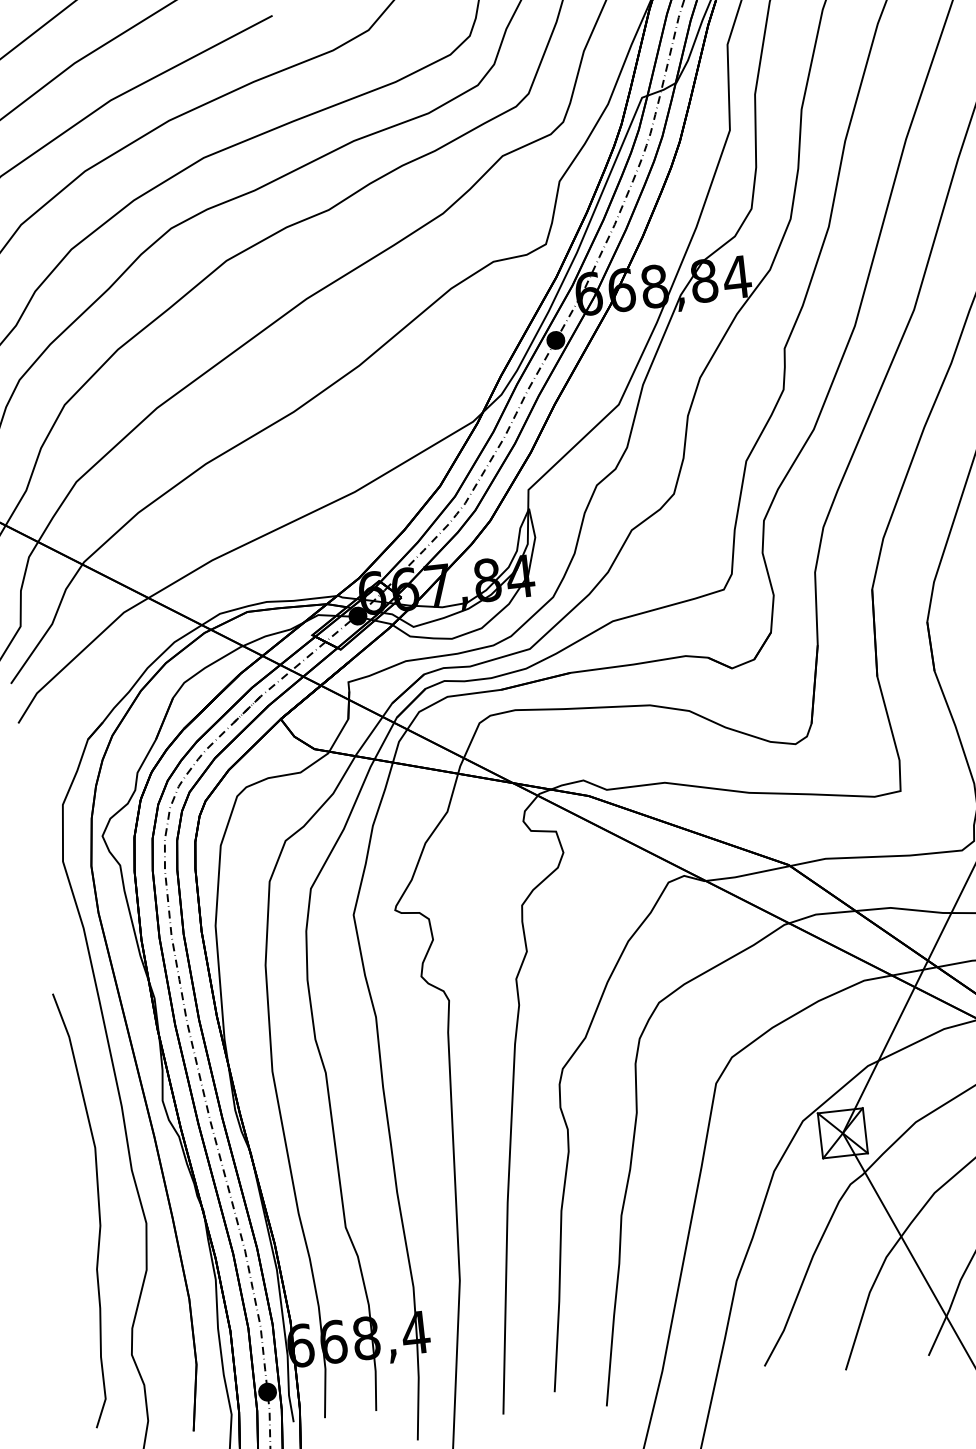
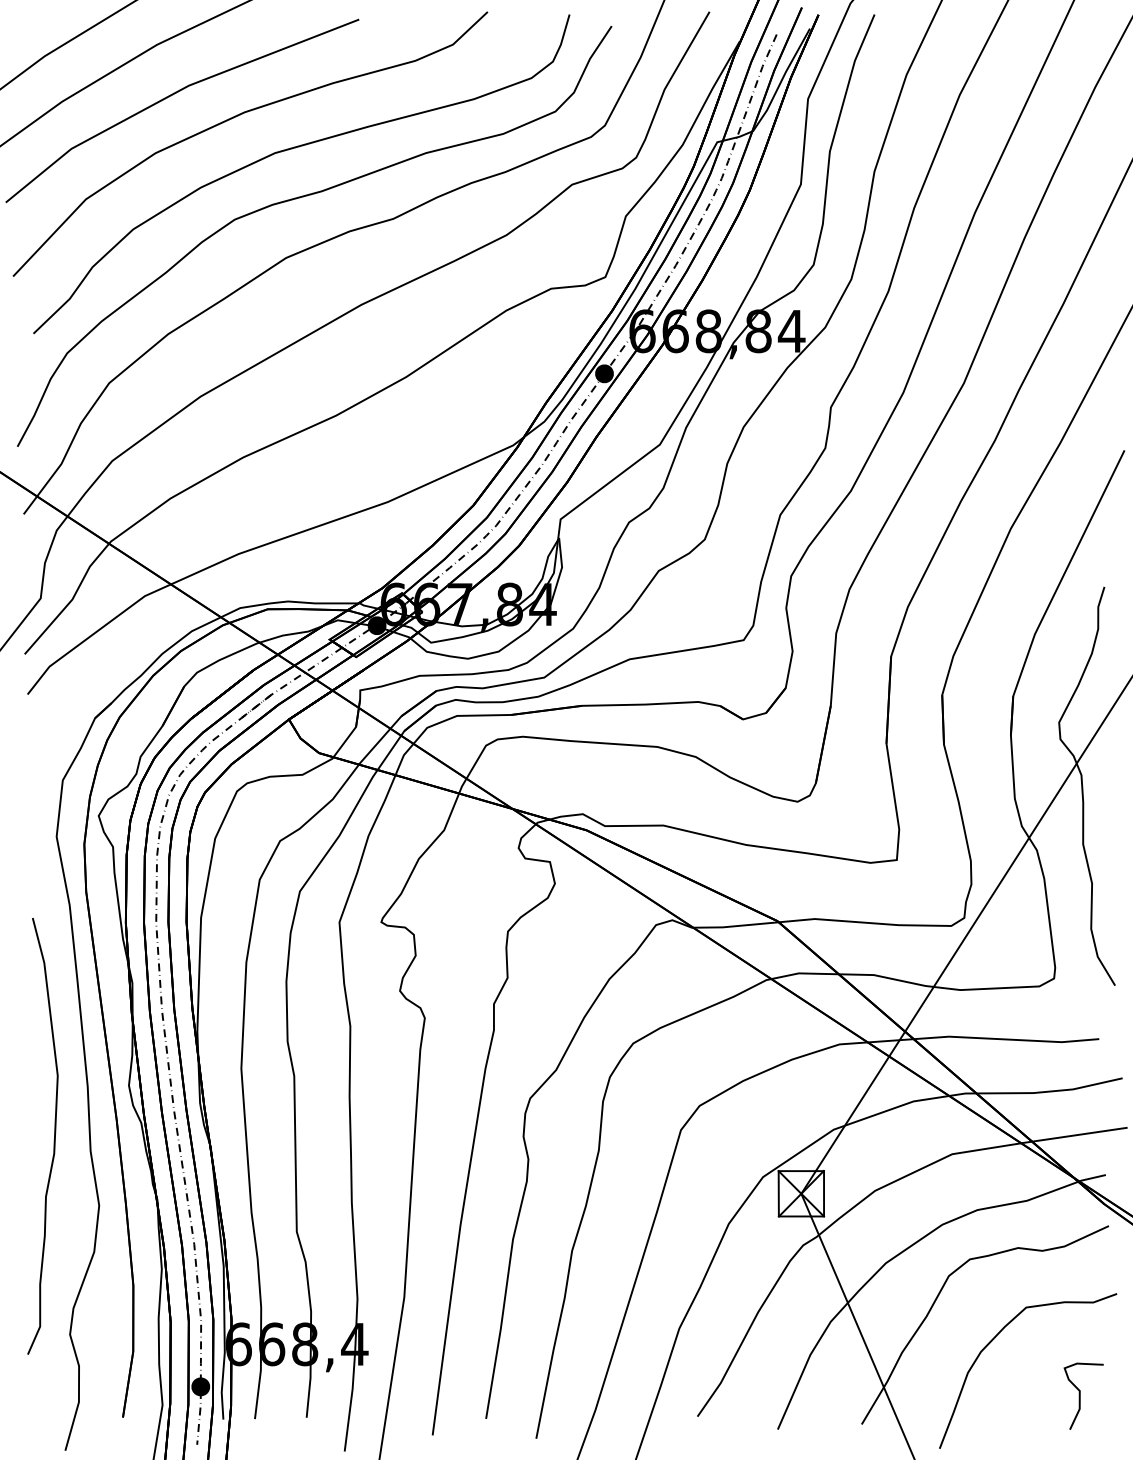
curve: (98, 1207) -> (54, 1135), moved

